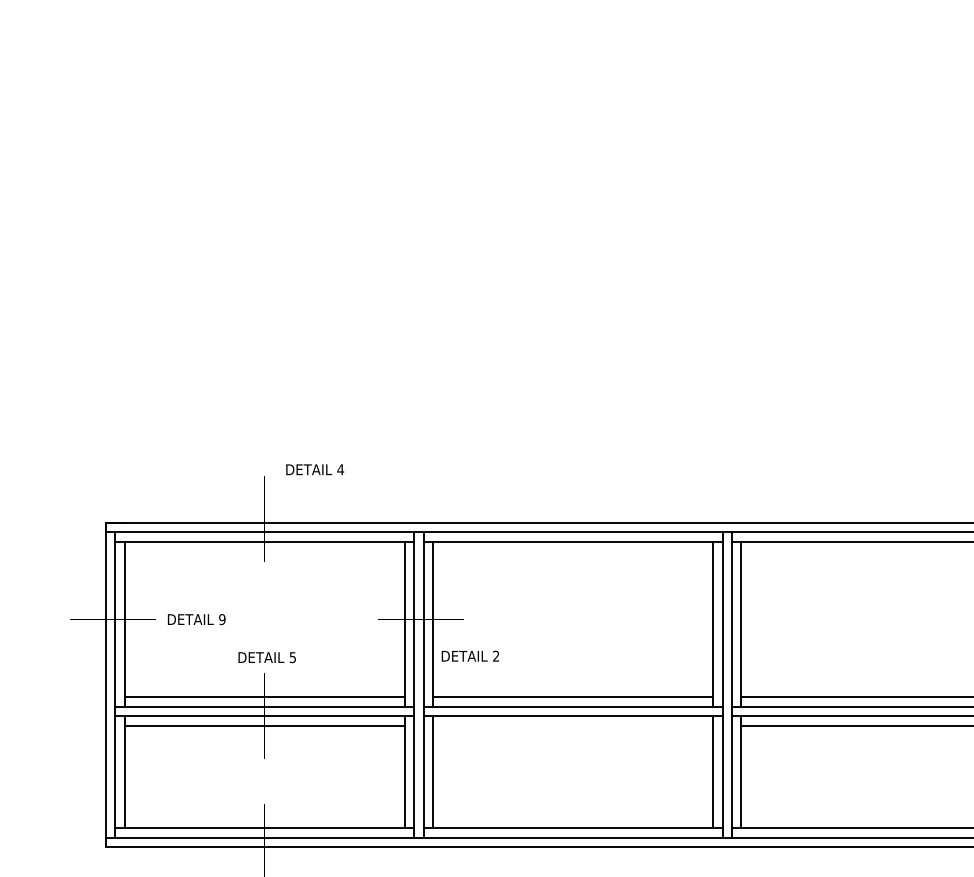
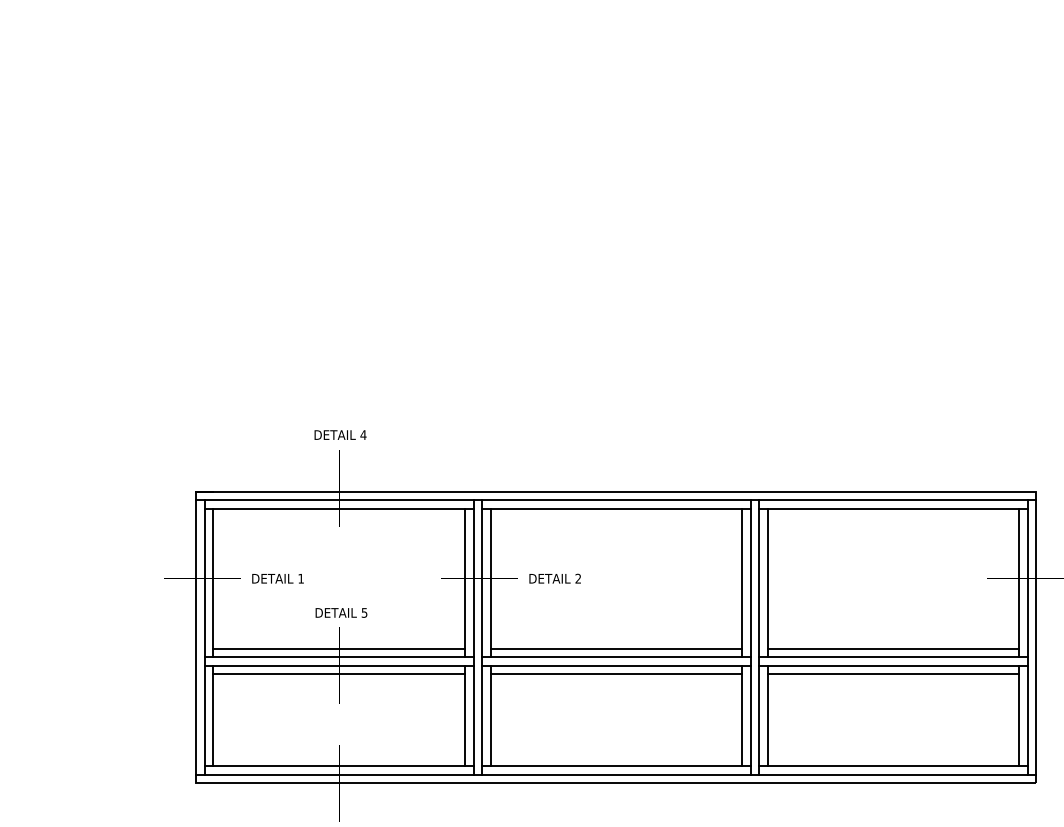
text: (315, 469) -> (340, 434), moved
text: (222, 619) -> (301, 578), 9 -> 1
text: (469, 655) -> (554, 578), moved
line: (573, 726) -> (616, 674), added

